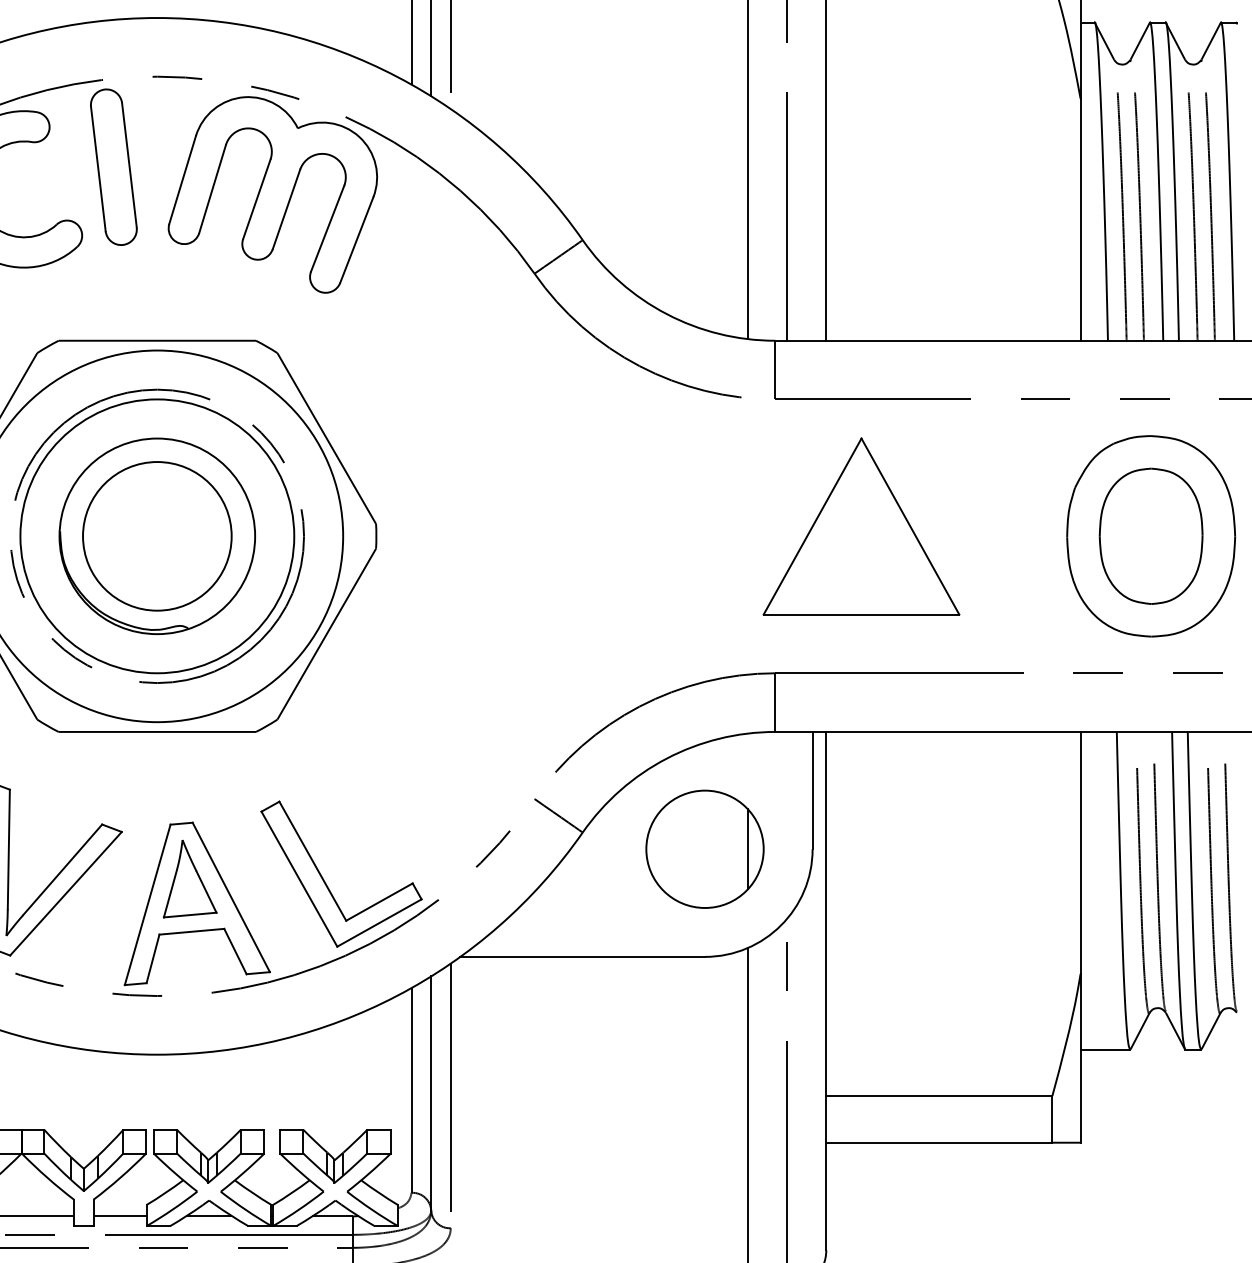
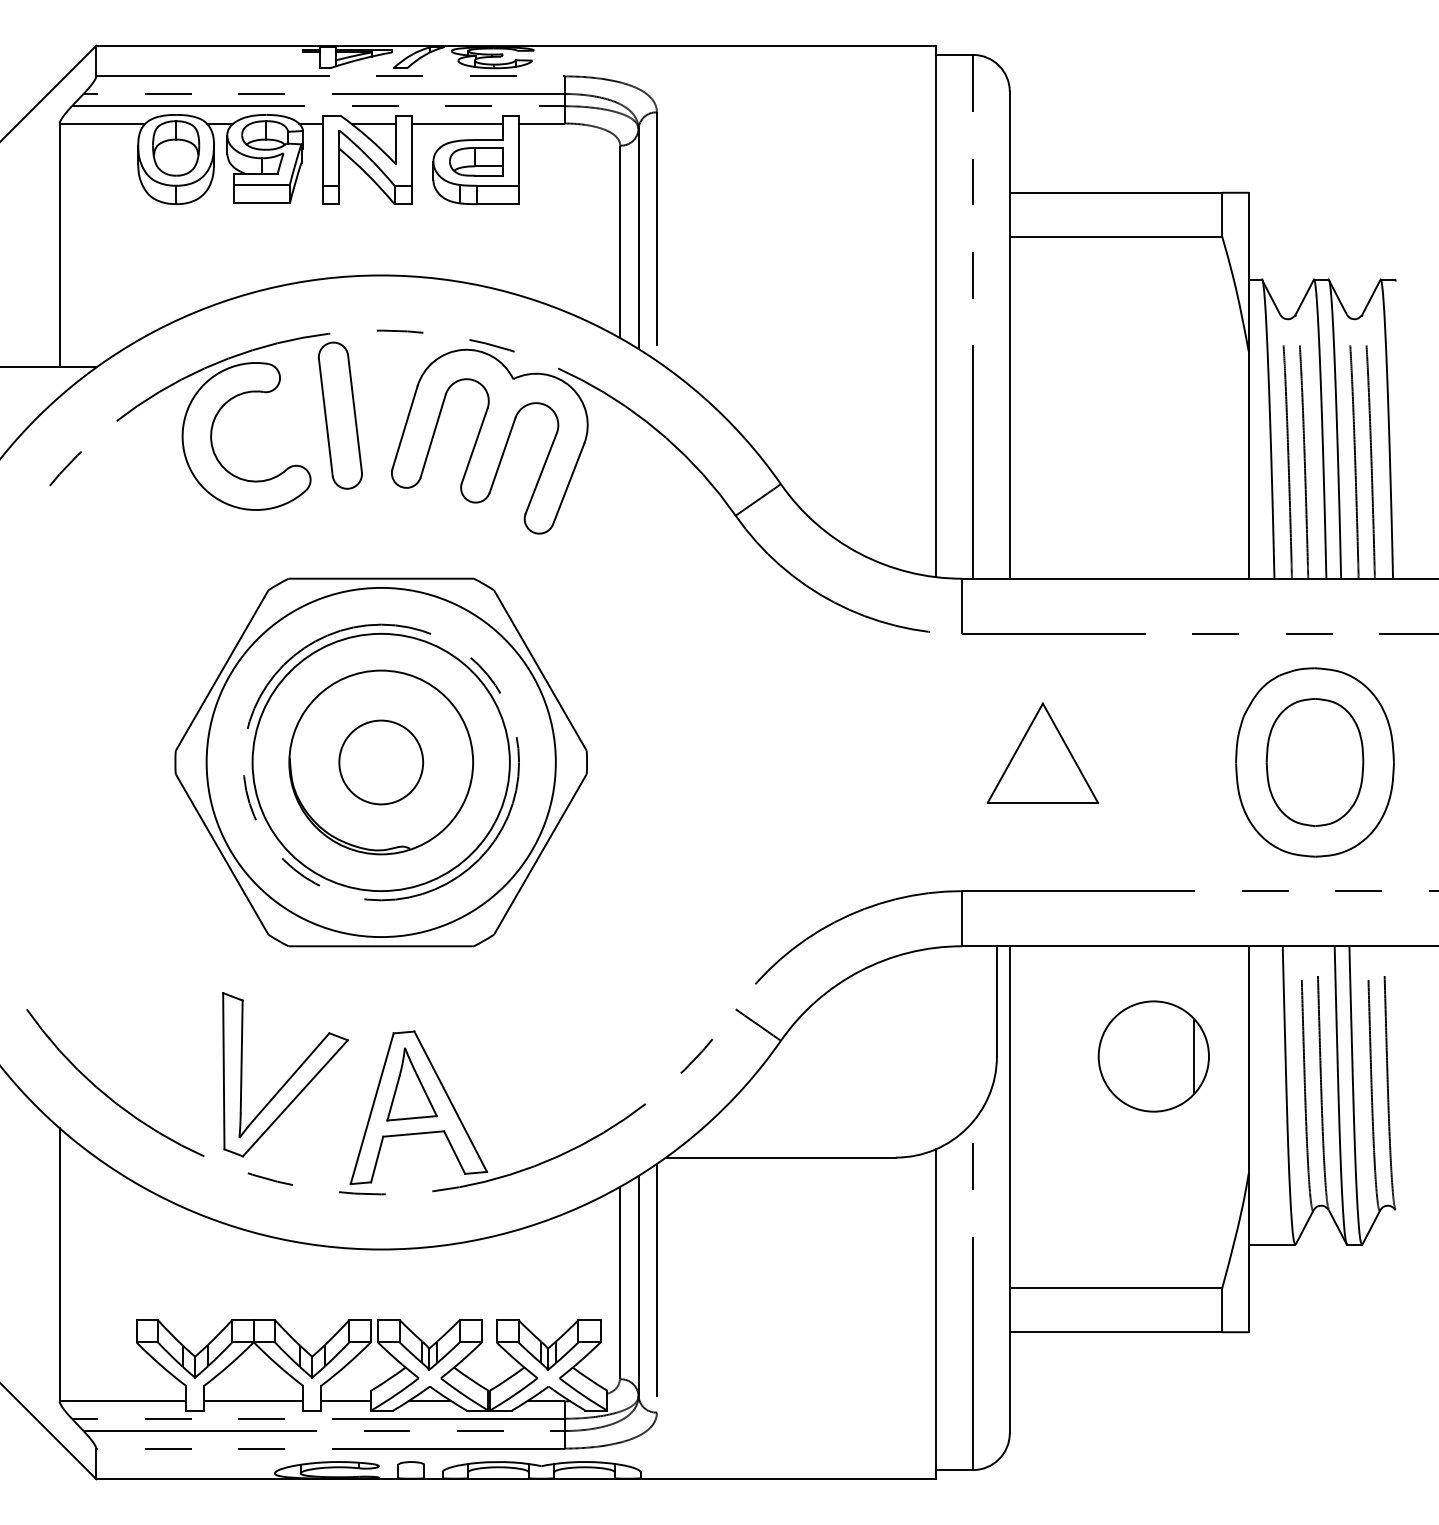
part: (861, 525) -> (1042, 752), size x0.6
circle: (157, 536) -> (381, 762), size x0.6
part: (704, 849) -> (1153, 1056), moved
part: (326, 883) -> (540, 1088), removed

